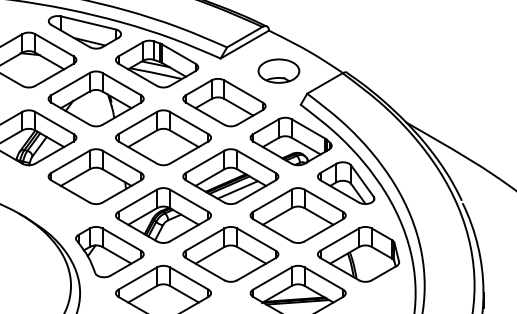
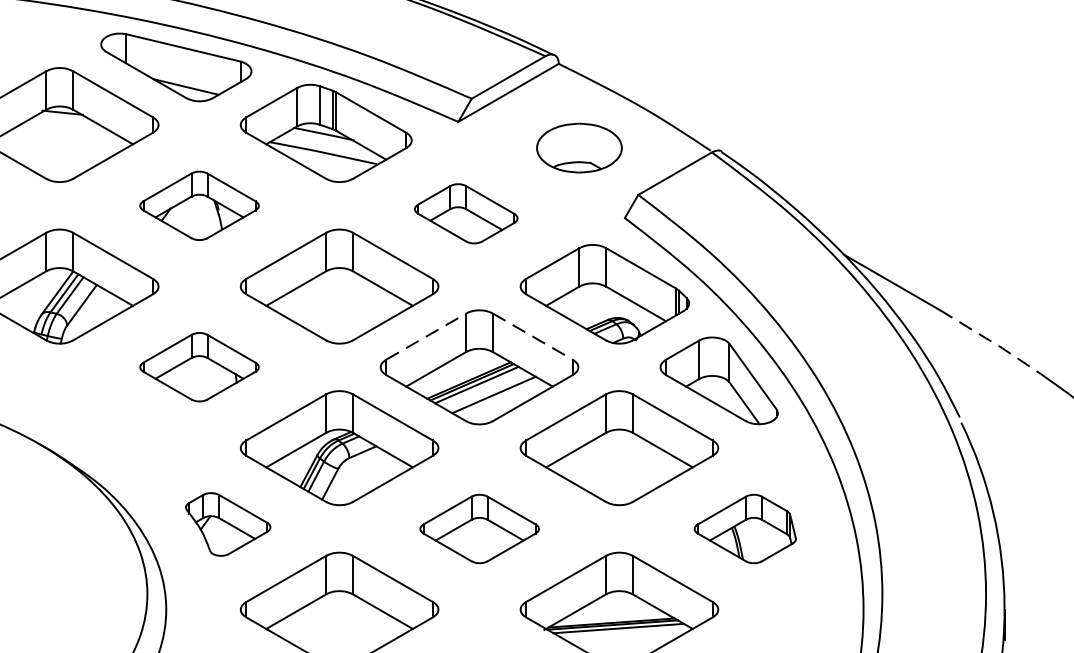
part: (95, 98) -> (198, 204), size x0.6
part: (224, 102) -> (466, 213), size x0.6
line: (205, 161) -> (426, 335), solid -> dashed
line: (256, 162) -> (532, 337), solid -> dashed
line: (477, 164) -> (992, 342), solid -> dashed
part: (95, 176) -> (198, 367), size x0.6
part: (109, 252) -> (227, 524), size x0.6
part: (230, 254) -> (478, 529), size x0.6
part: (358, 254) -> (744, 529), size x0.6

